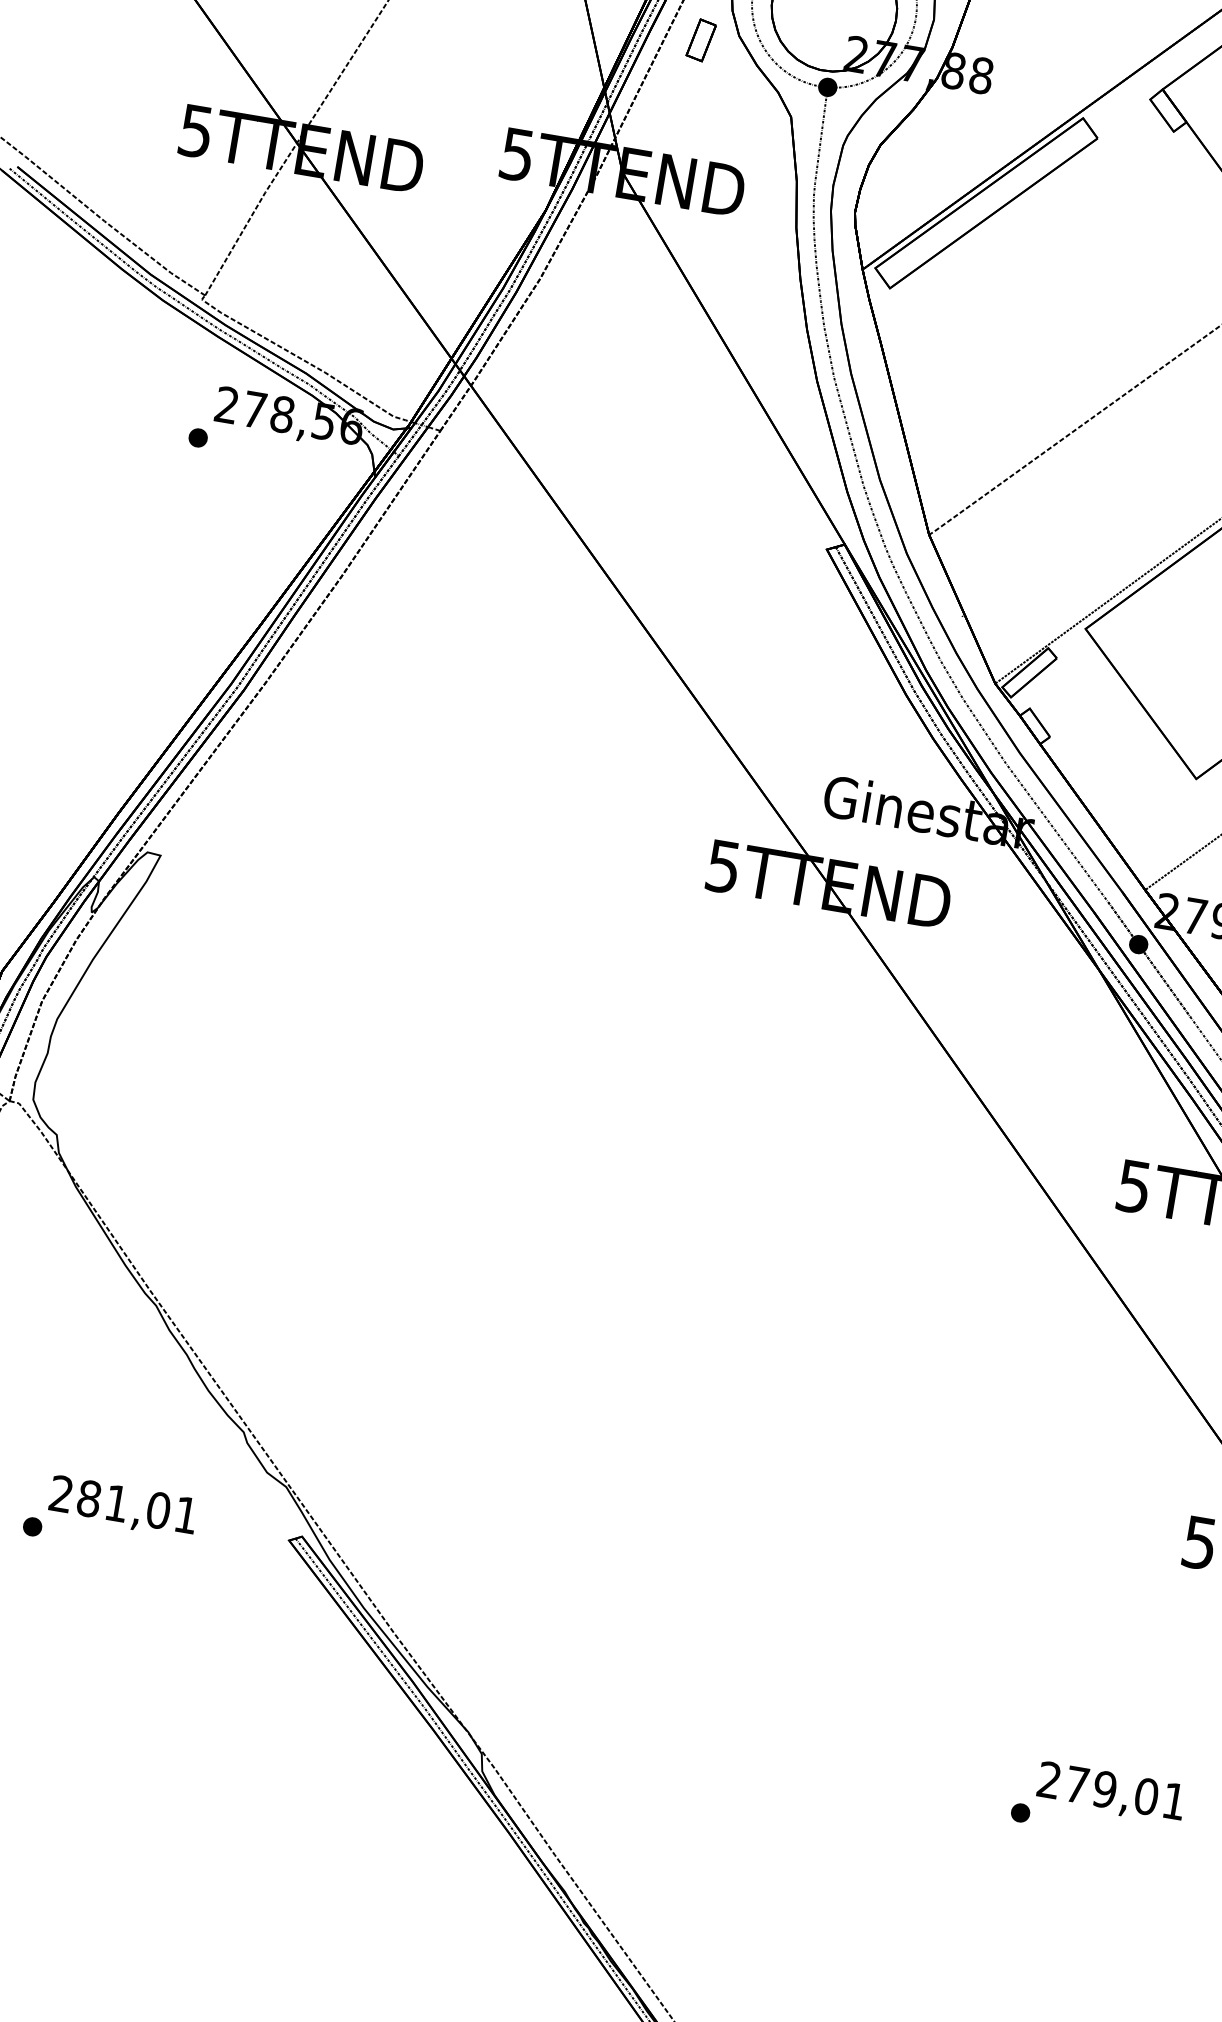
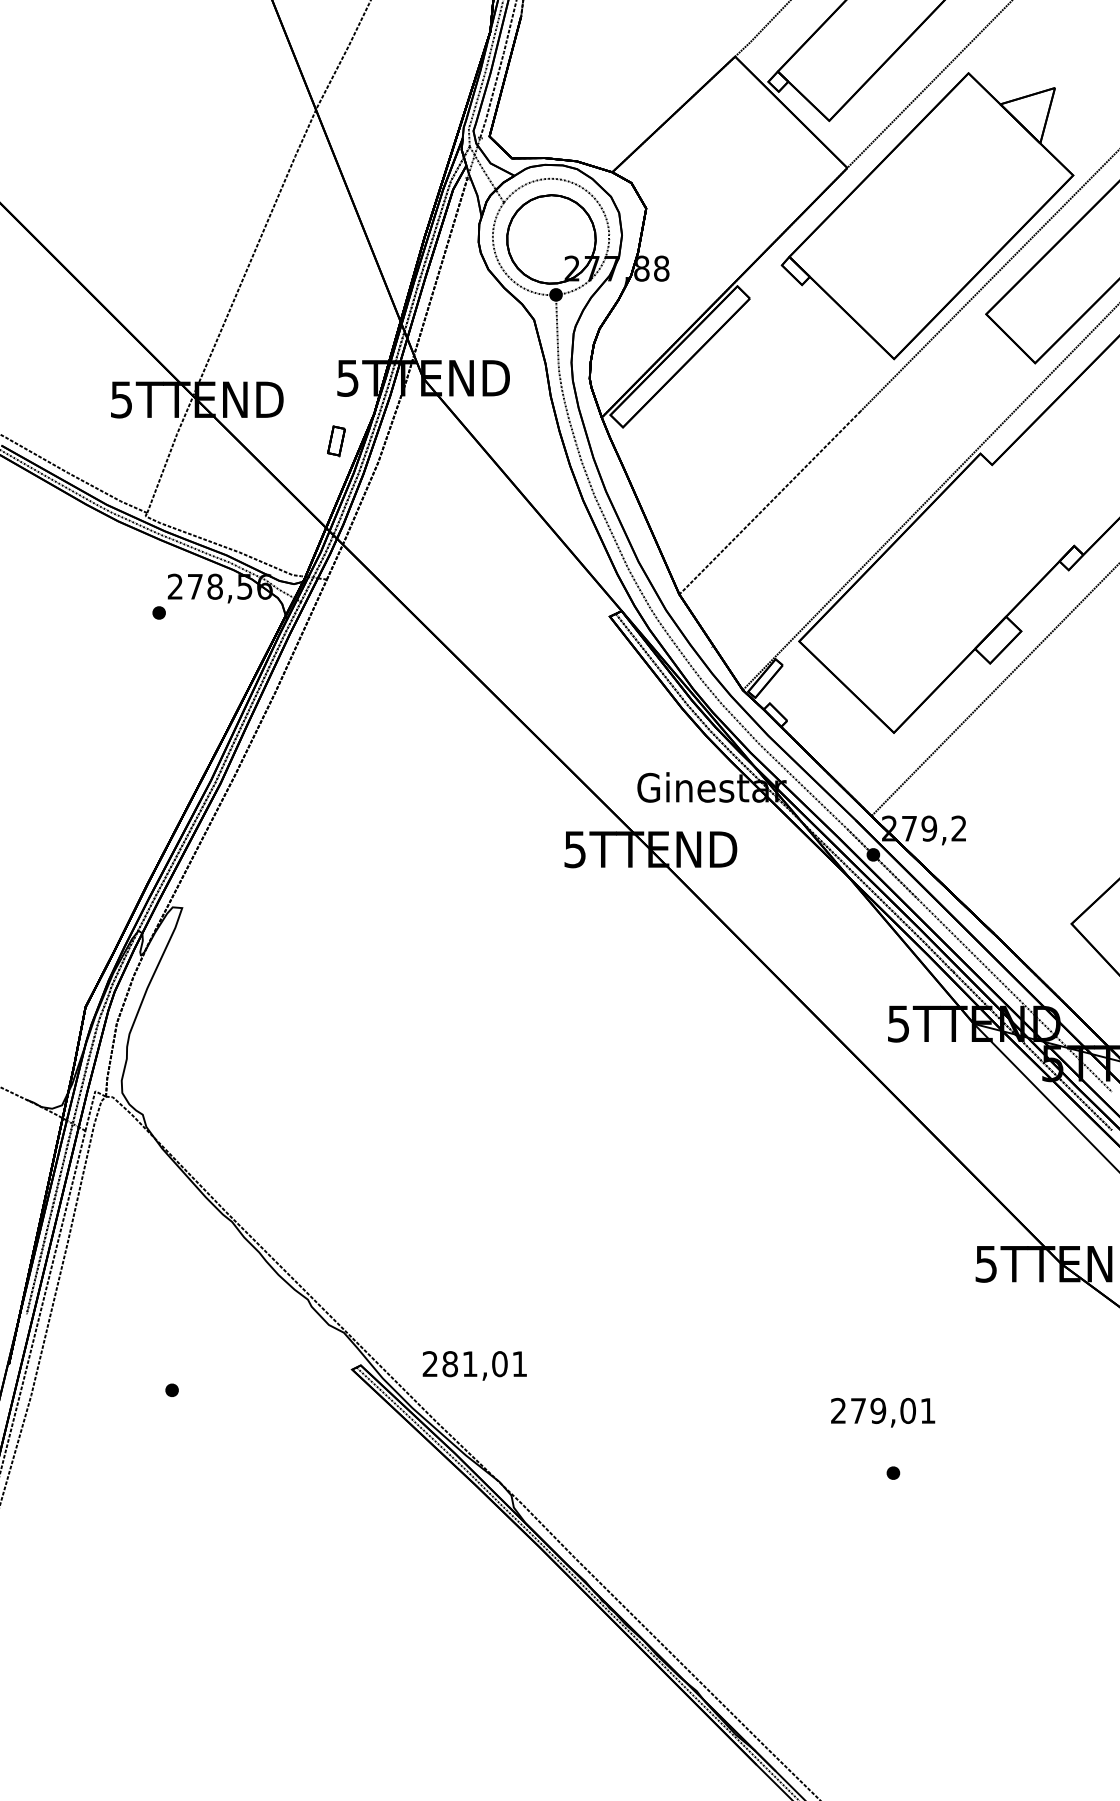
part: (701, 40) -> (336, 441), moved
text: (122, 1506) -> (474, 1365), moved
text: (1111, 1792) -> (883, 1412), moved

